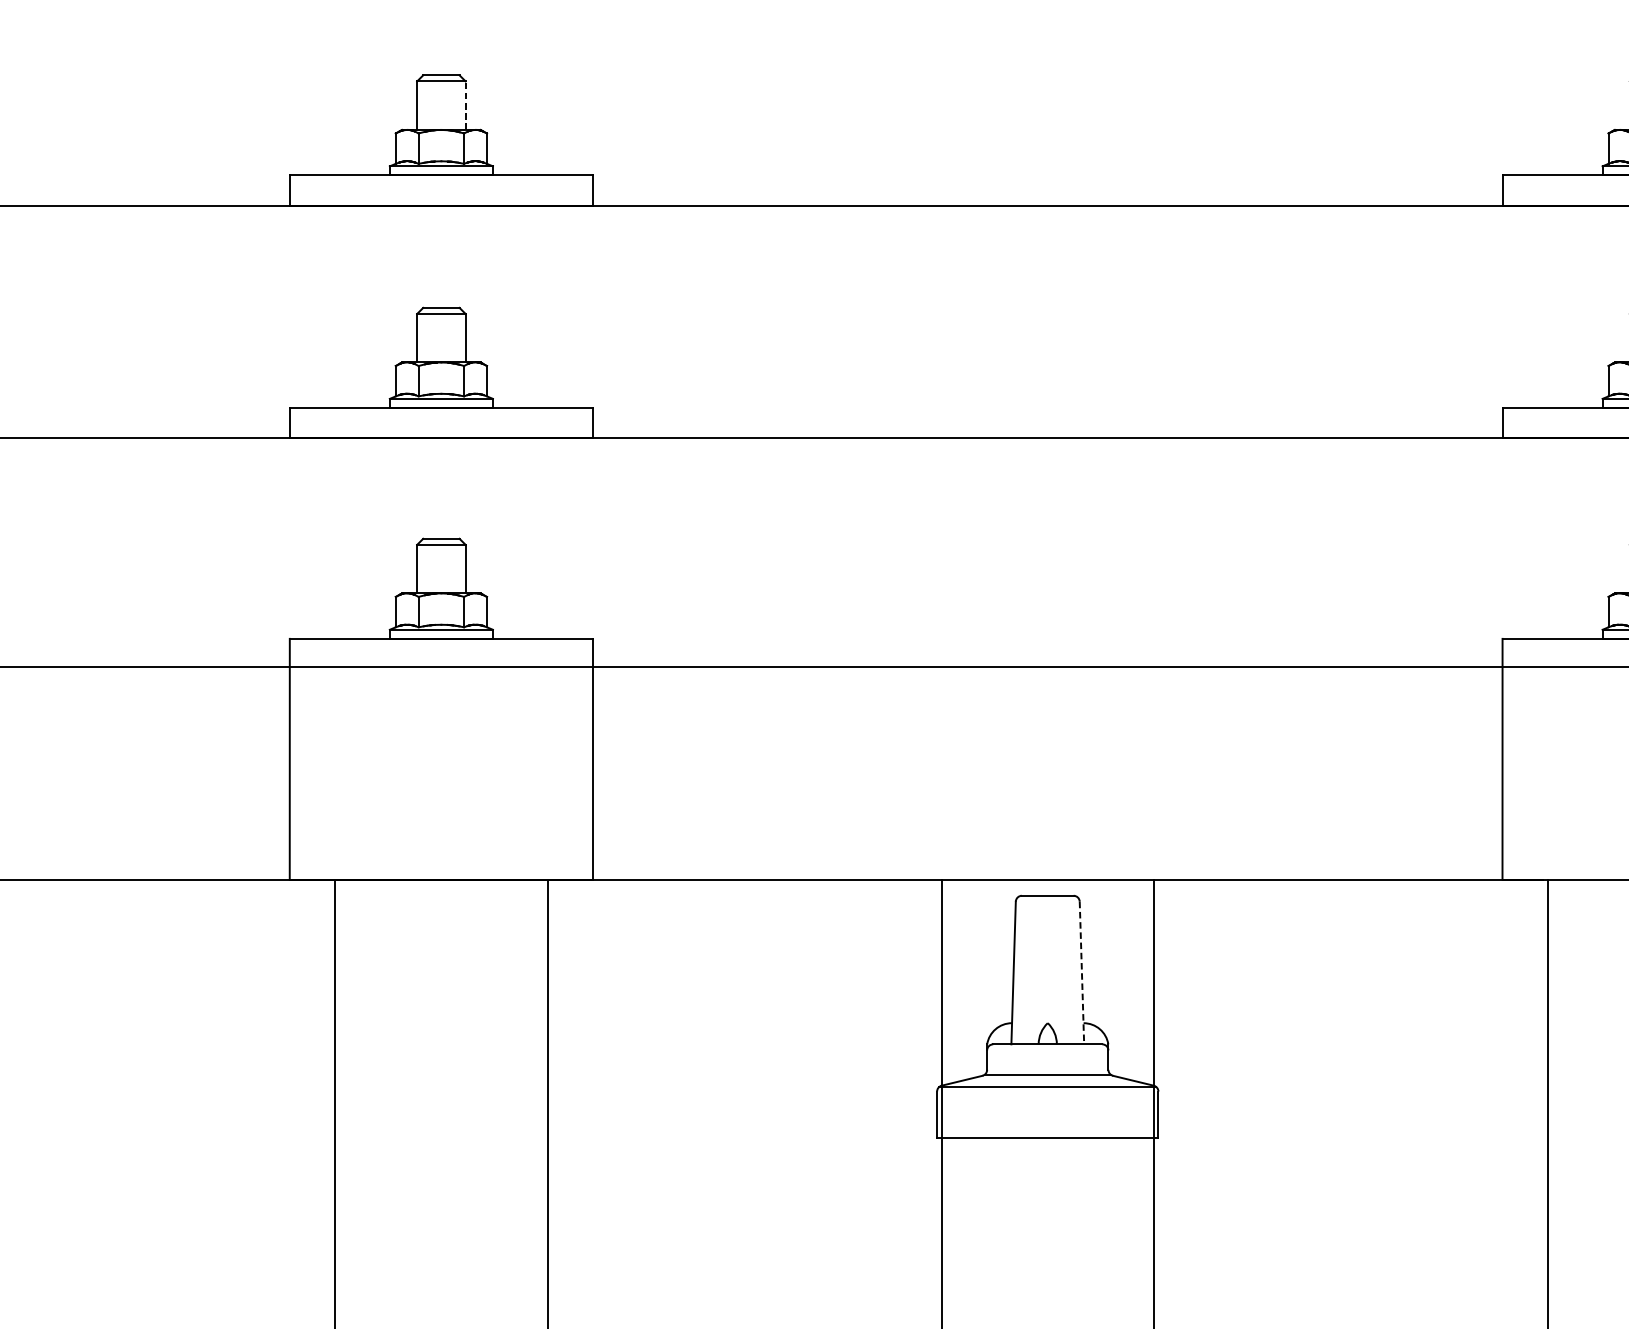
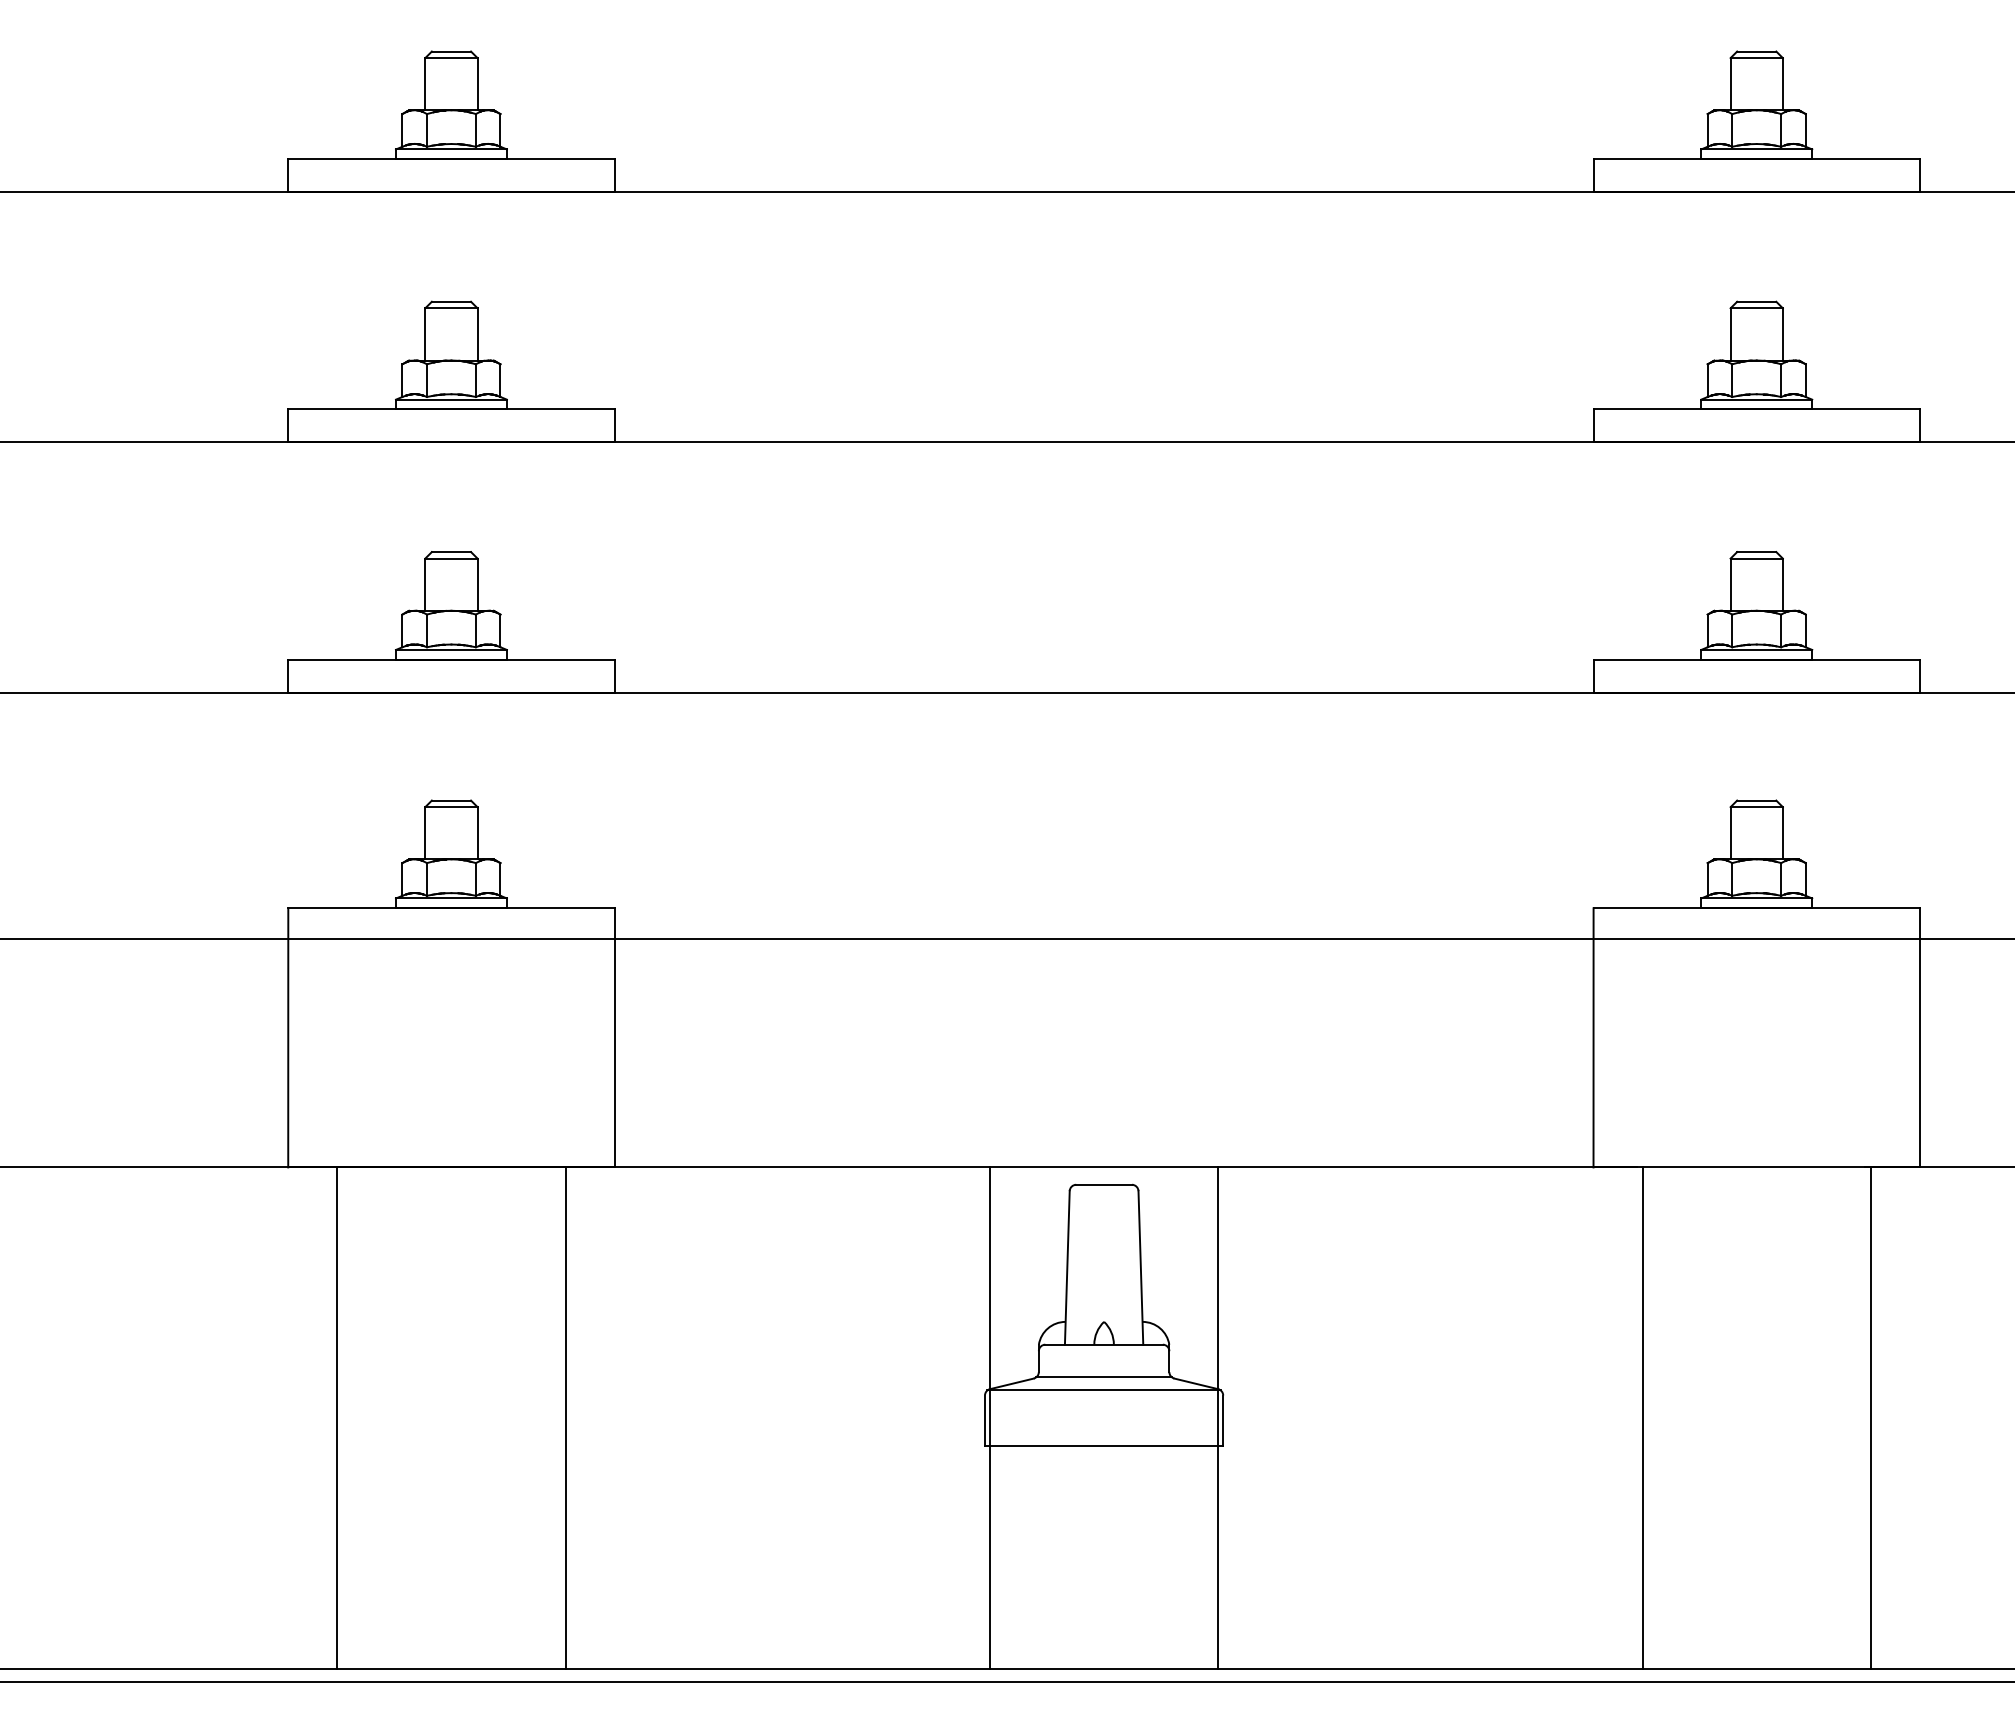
line: (465, 104) -> (477, 333), dashed -> solid
line: (1081, 972) -> (1140, 1267), dashed -> solid

